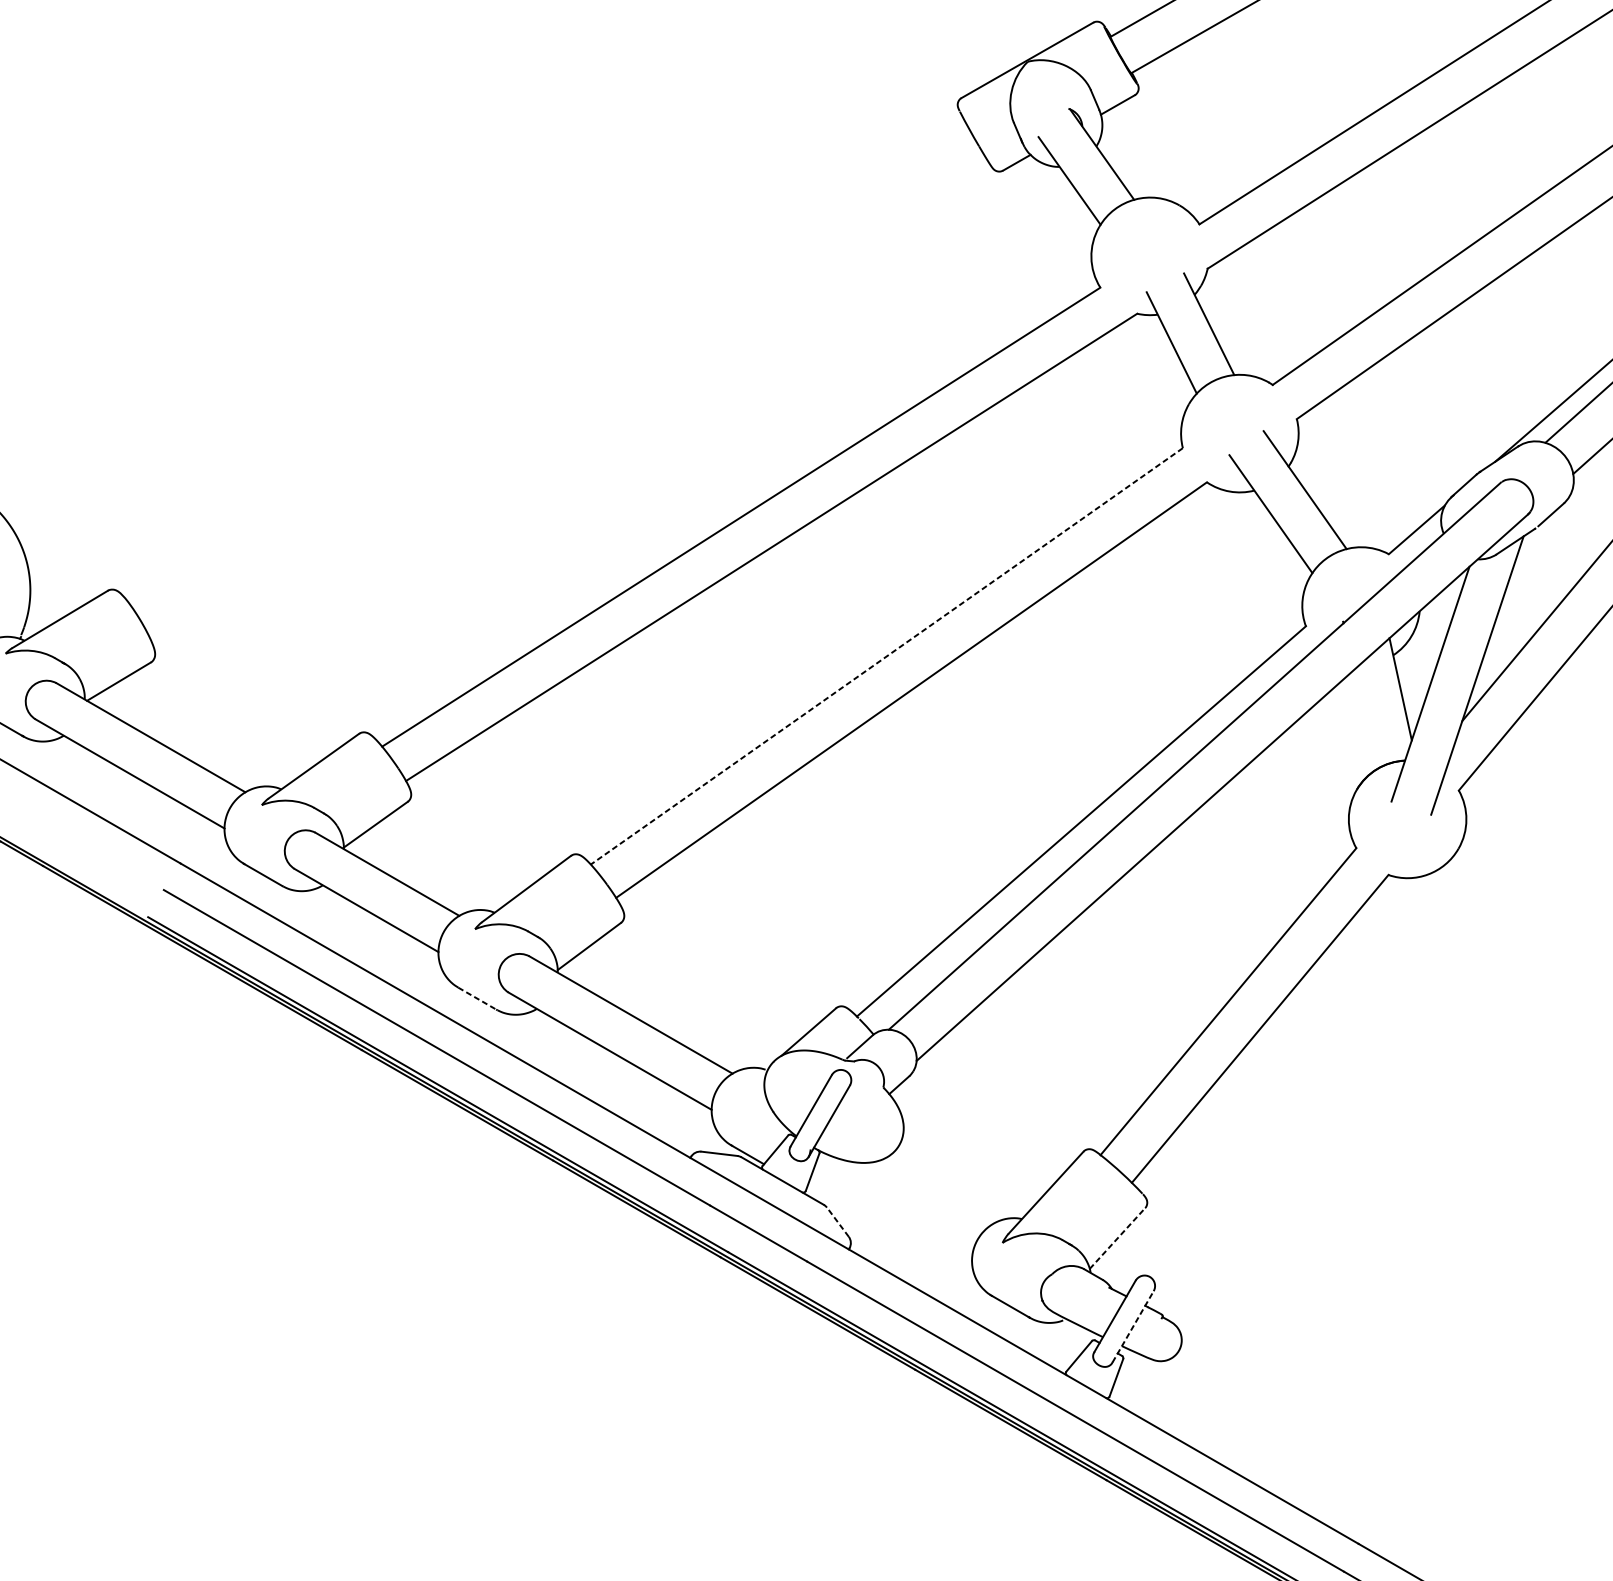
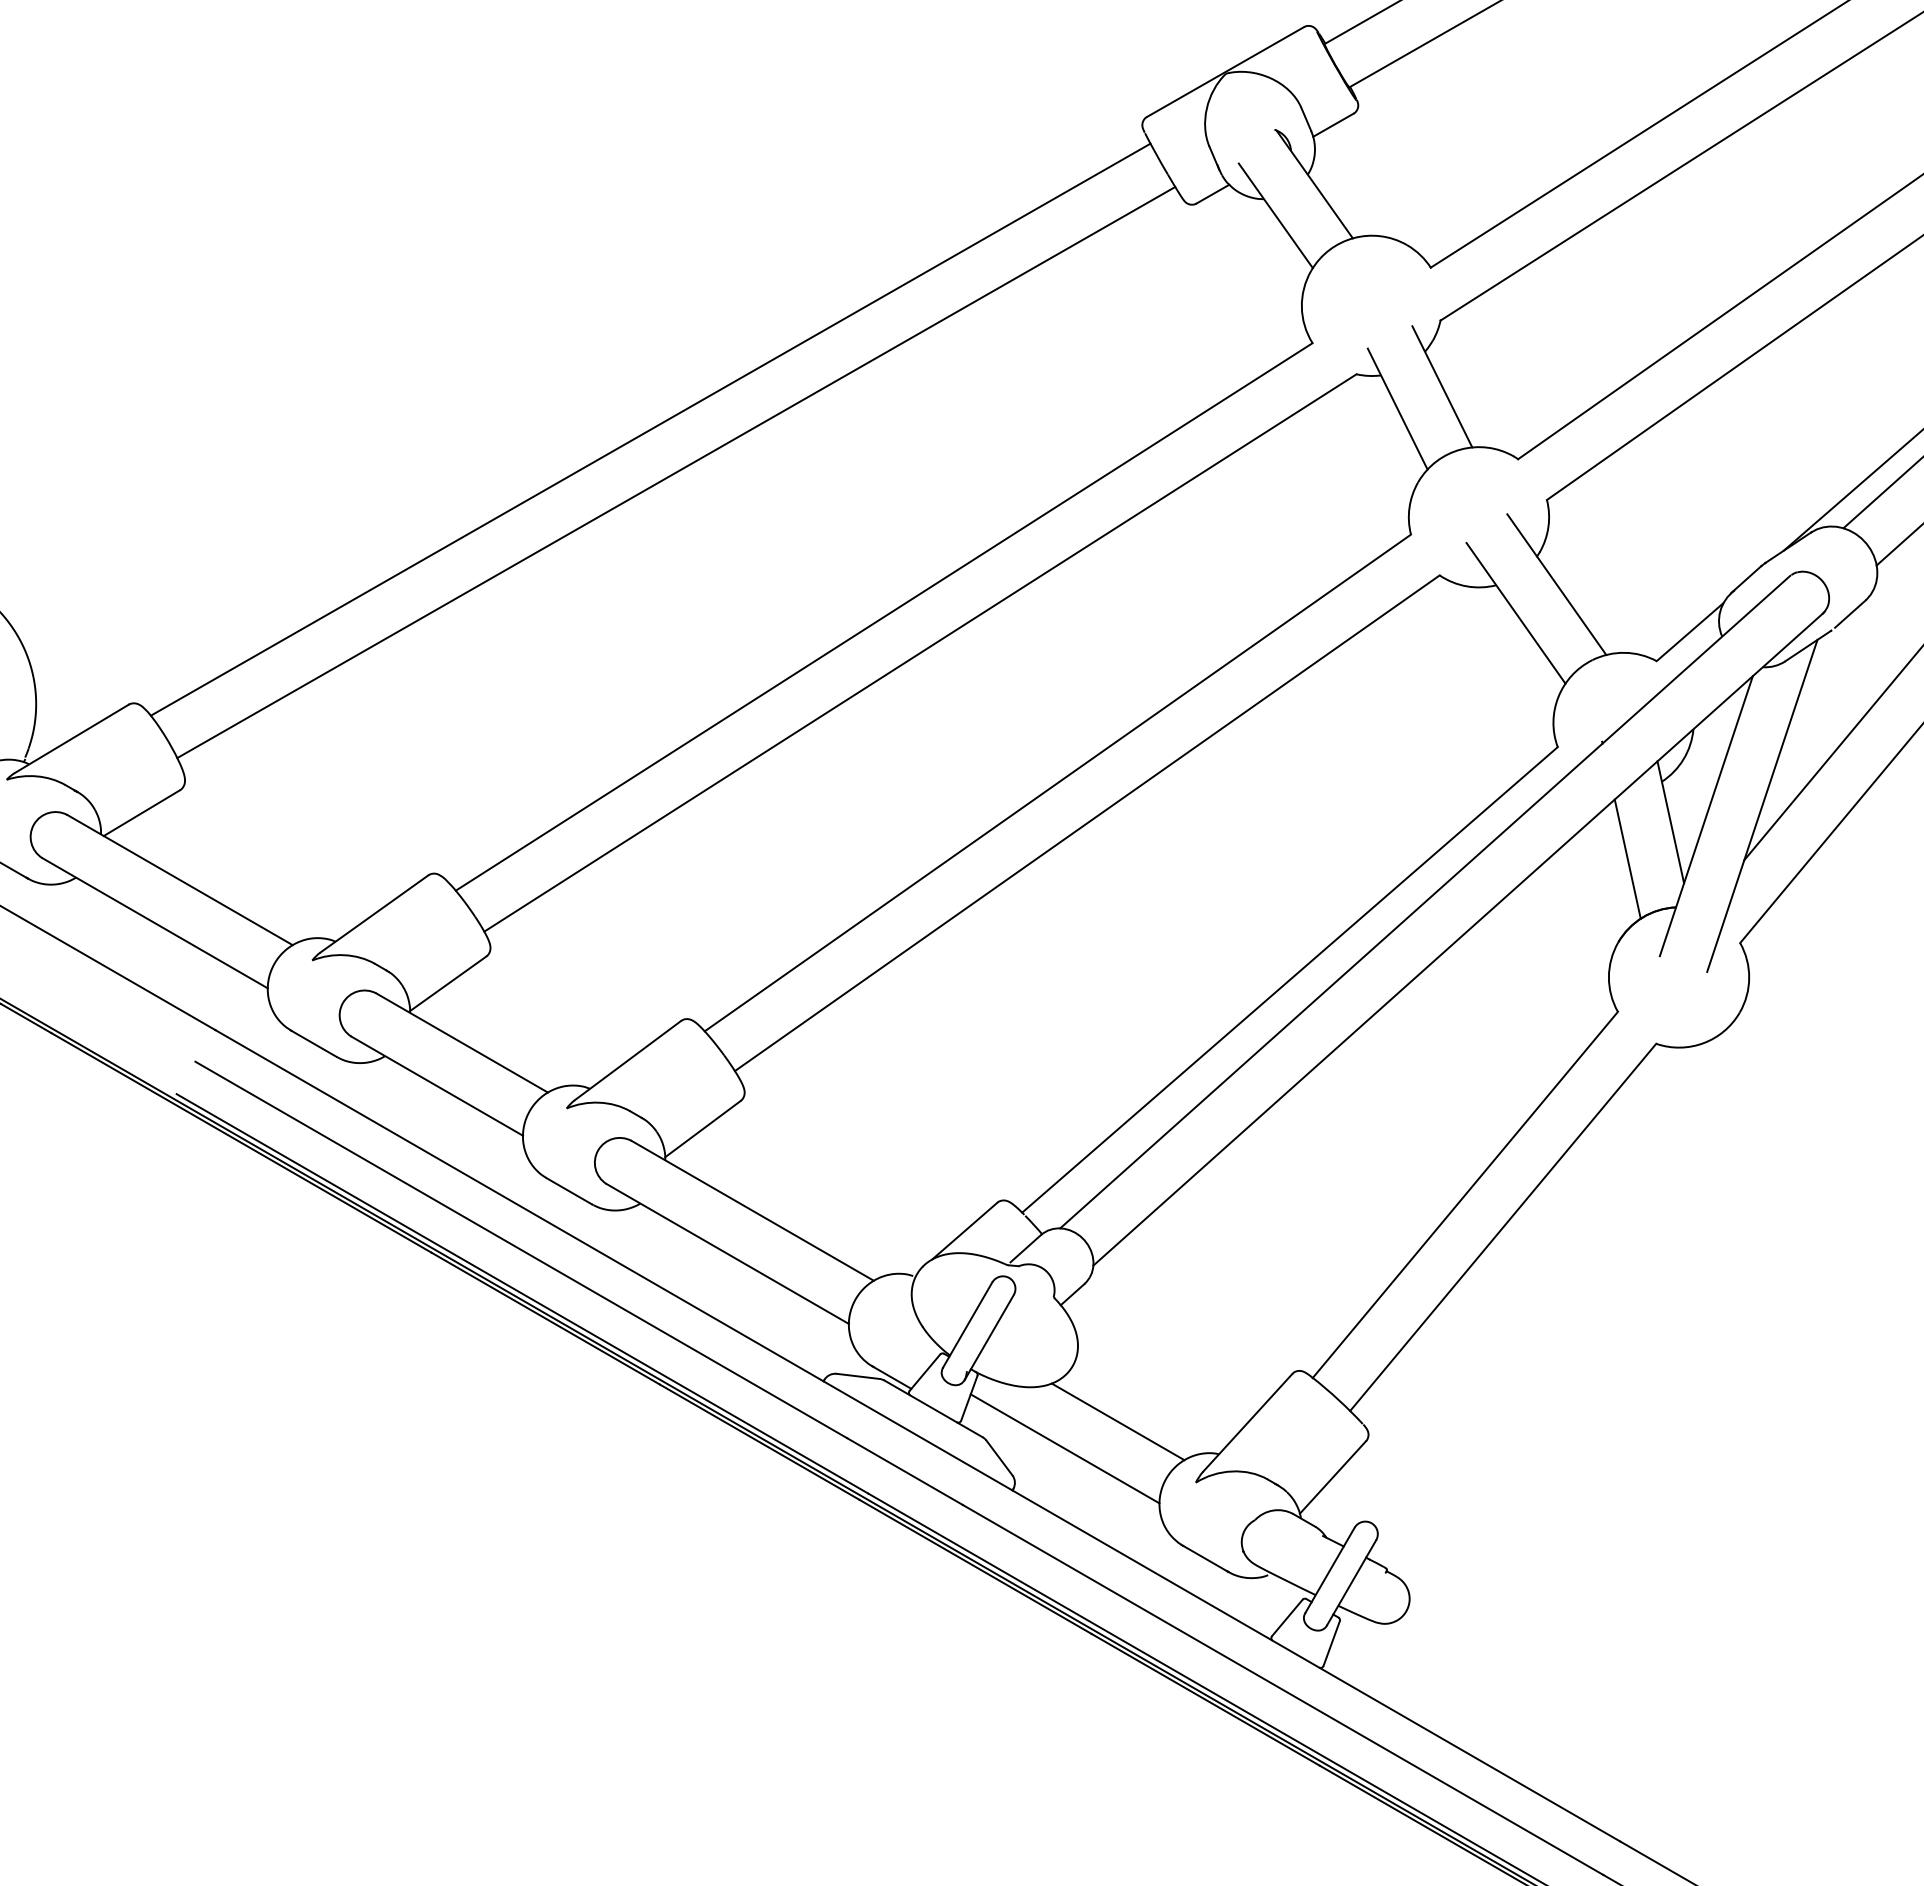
line: (545, 360) -> (650, 429), added
line: (567, 396) -> (676, 472), added
line: (886, 655) -> (1057, 782), dashed -> solid
line: (1364, 719) -> (1627, 858), added
line: (477, 998) -> (569, 1191), dashed -> solid
line: (936, 1191) -> (1117, 1421), added
line: (892, 1214) -> (1064, 1448), added
line: (837, 1222) -> (999, 1458), dashed -> solid
line: (1117, 1238) -> (1333, 1477), dashed -> solid
line: (1133, 1326) -> (1351, 1582), dashed -> solid

